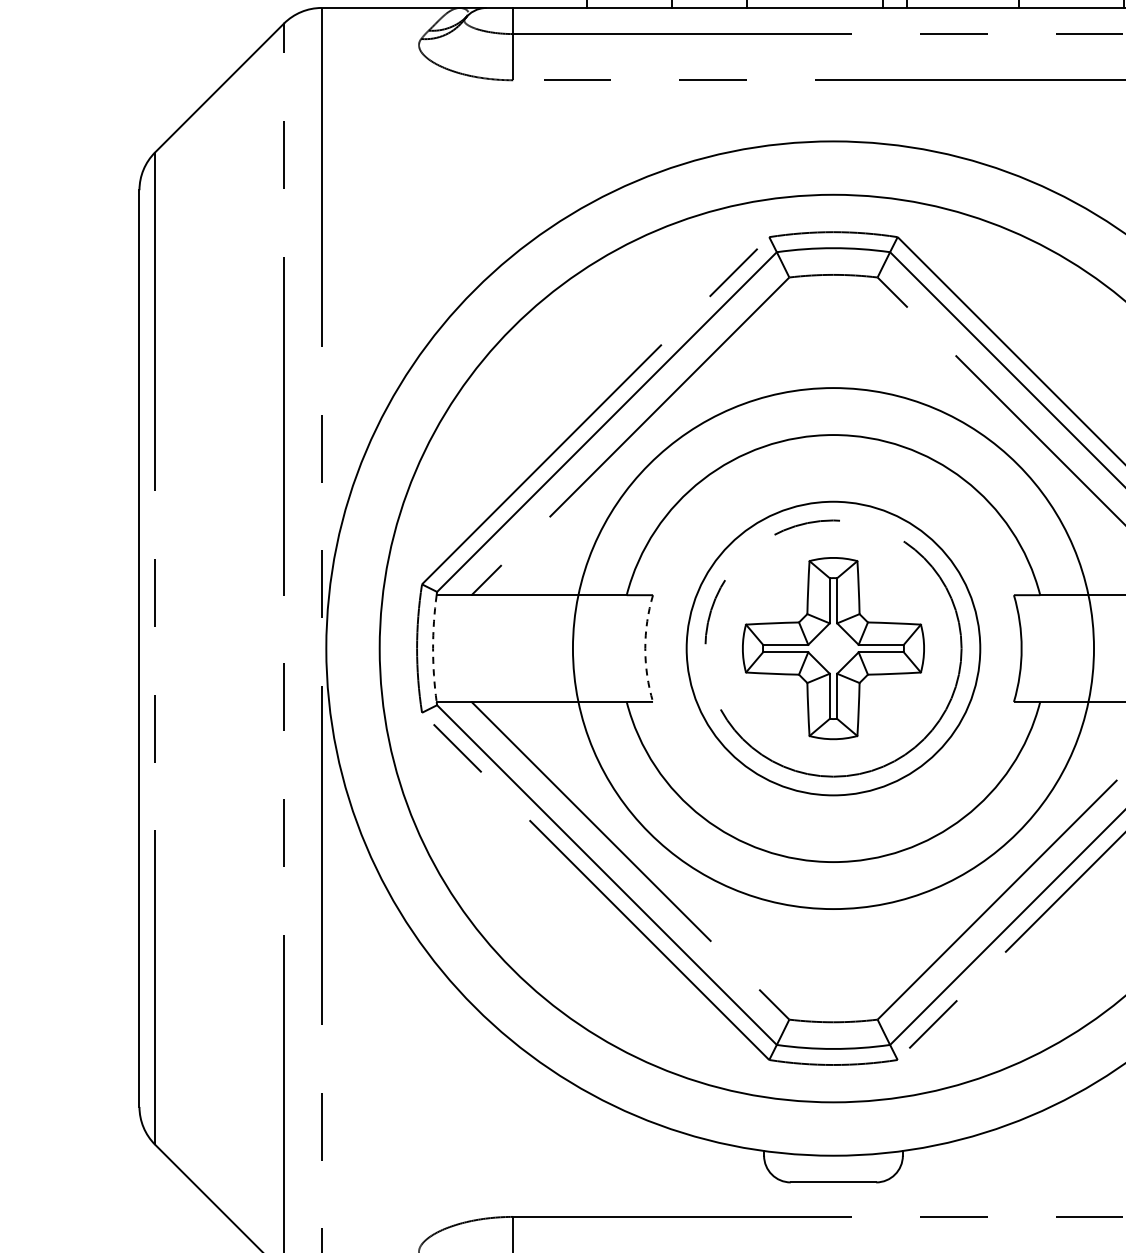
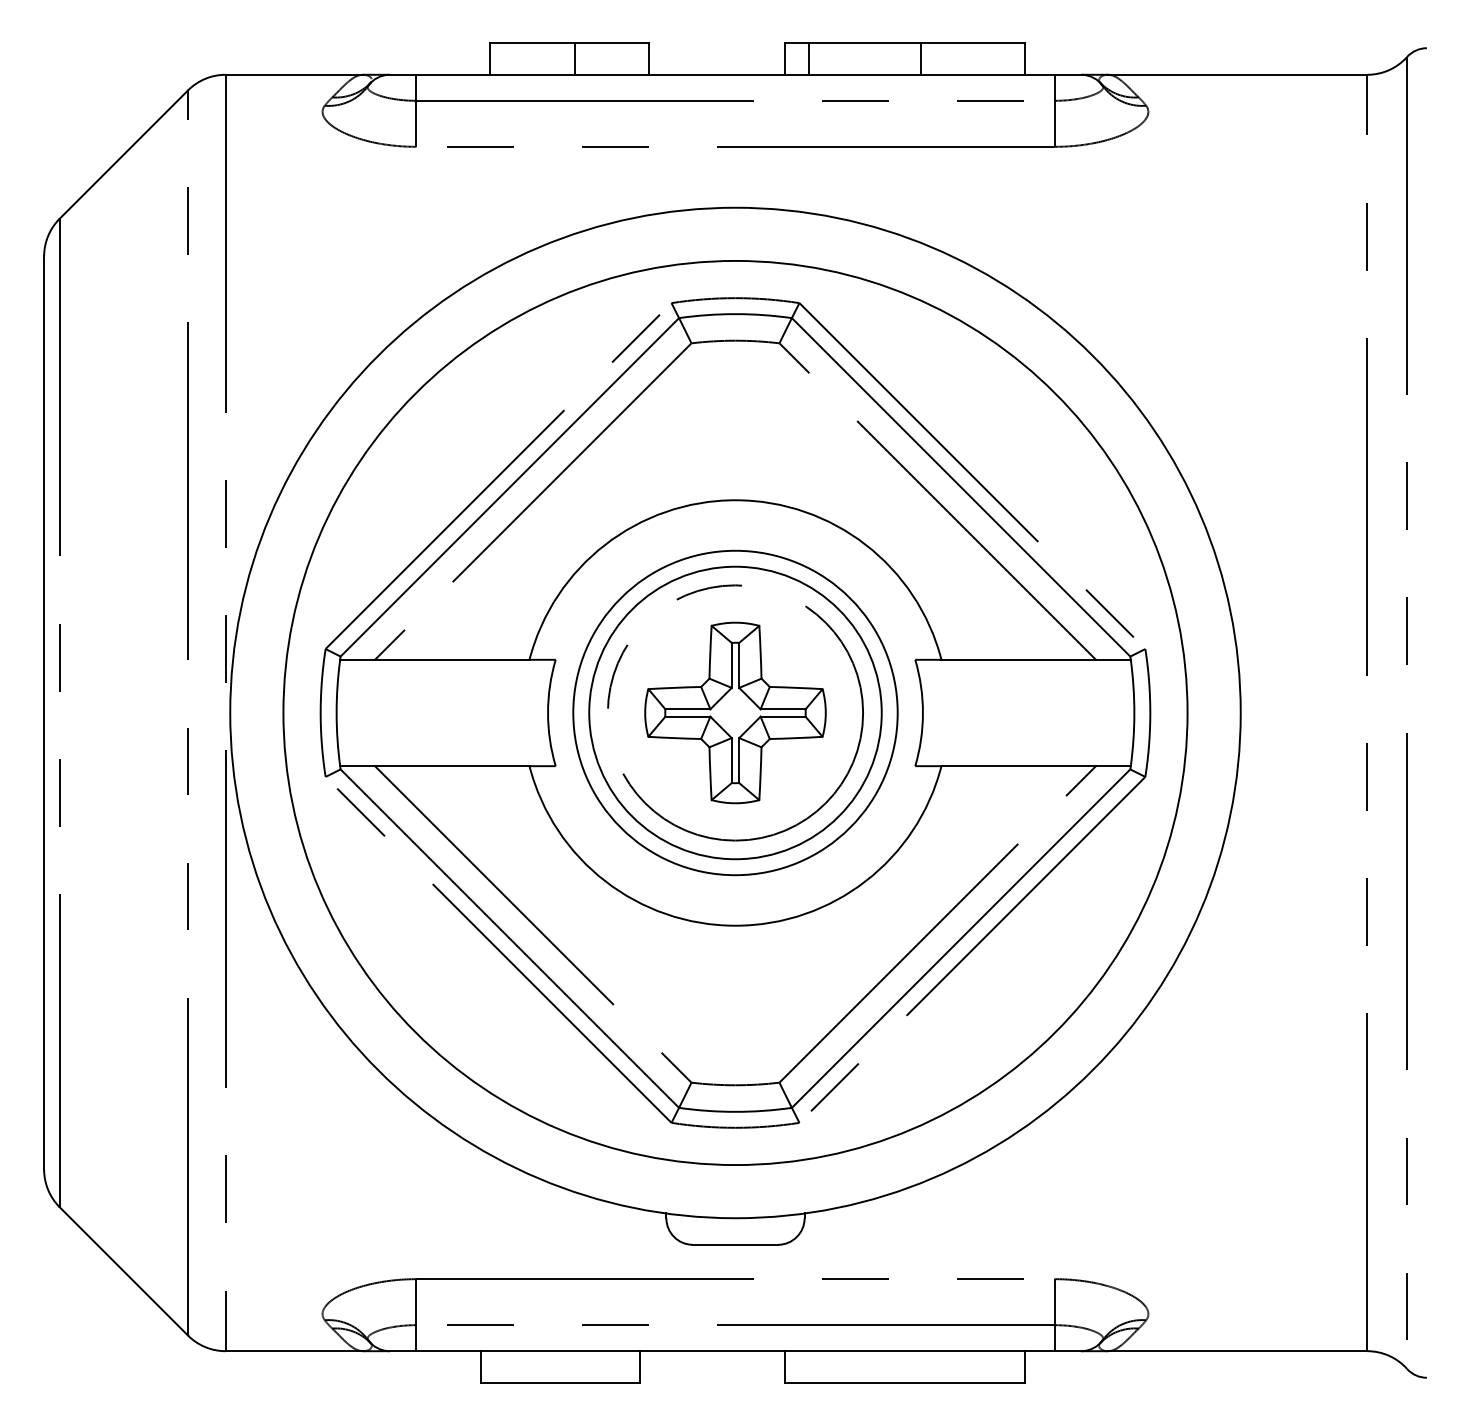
circle: (833, 648) -> (735, 712), size x0.62
arc: (432, 649) -> (336, 713), dashed -> solid
arc: (645, 649) -> (548, 713), dashed -> solid

